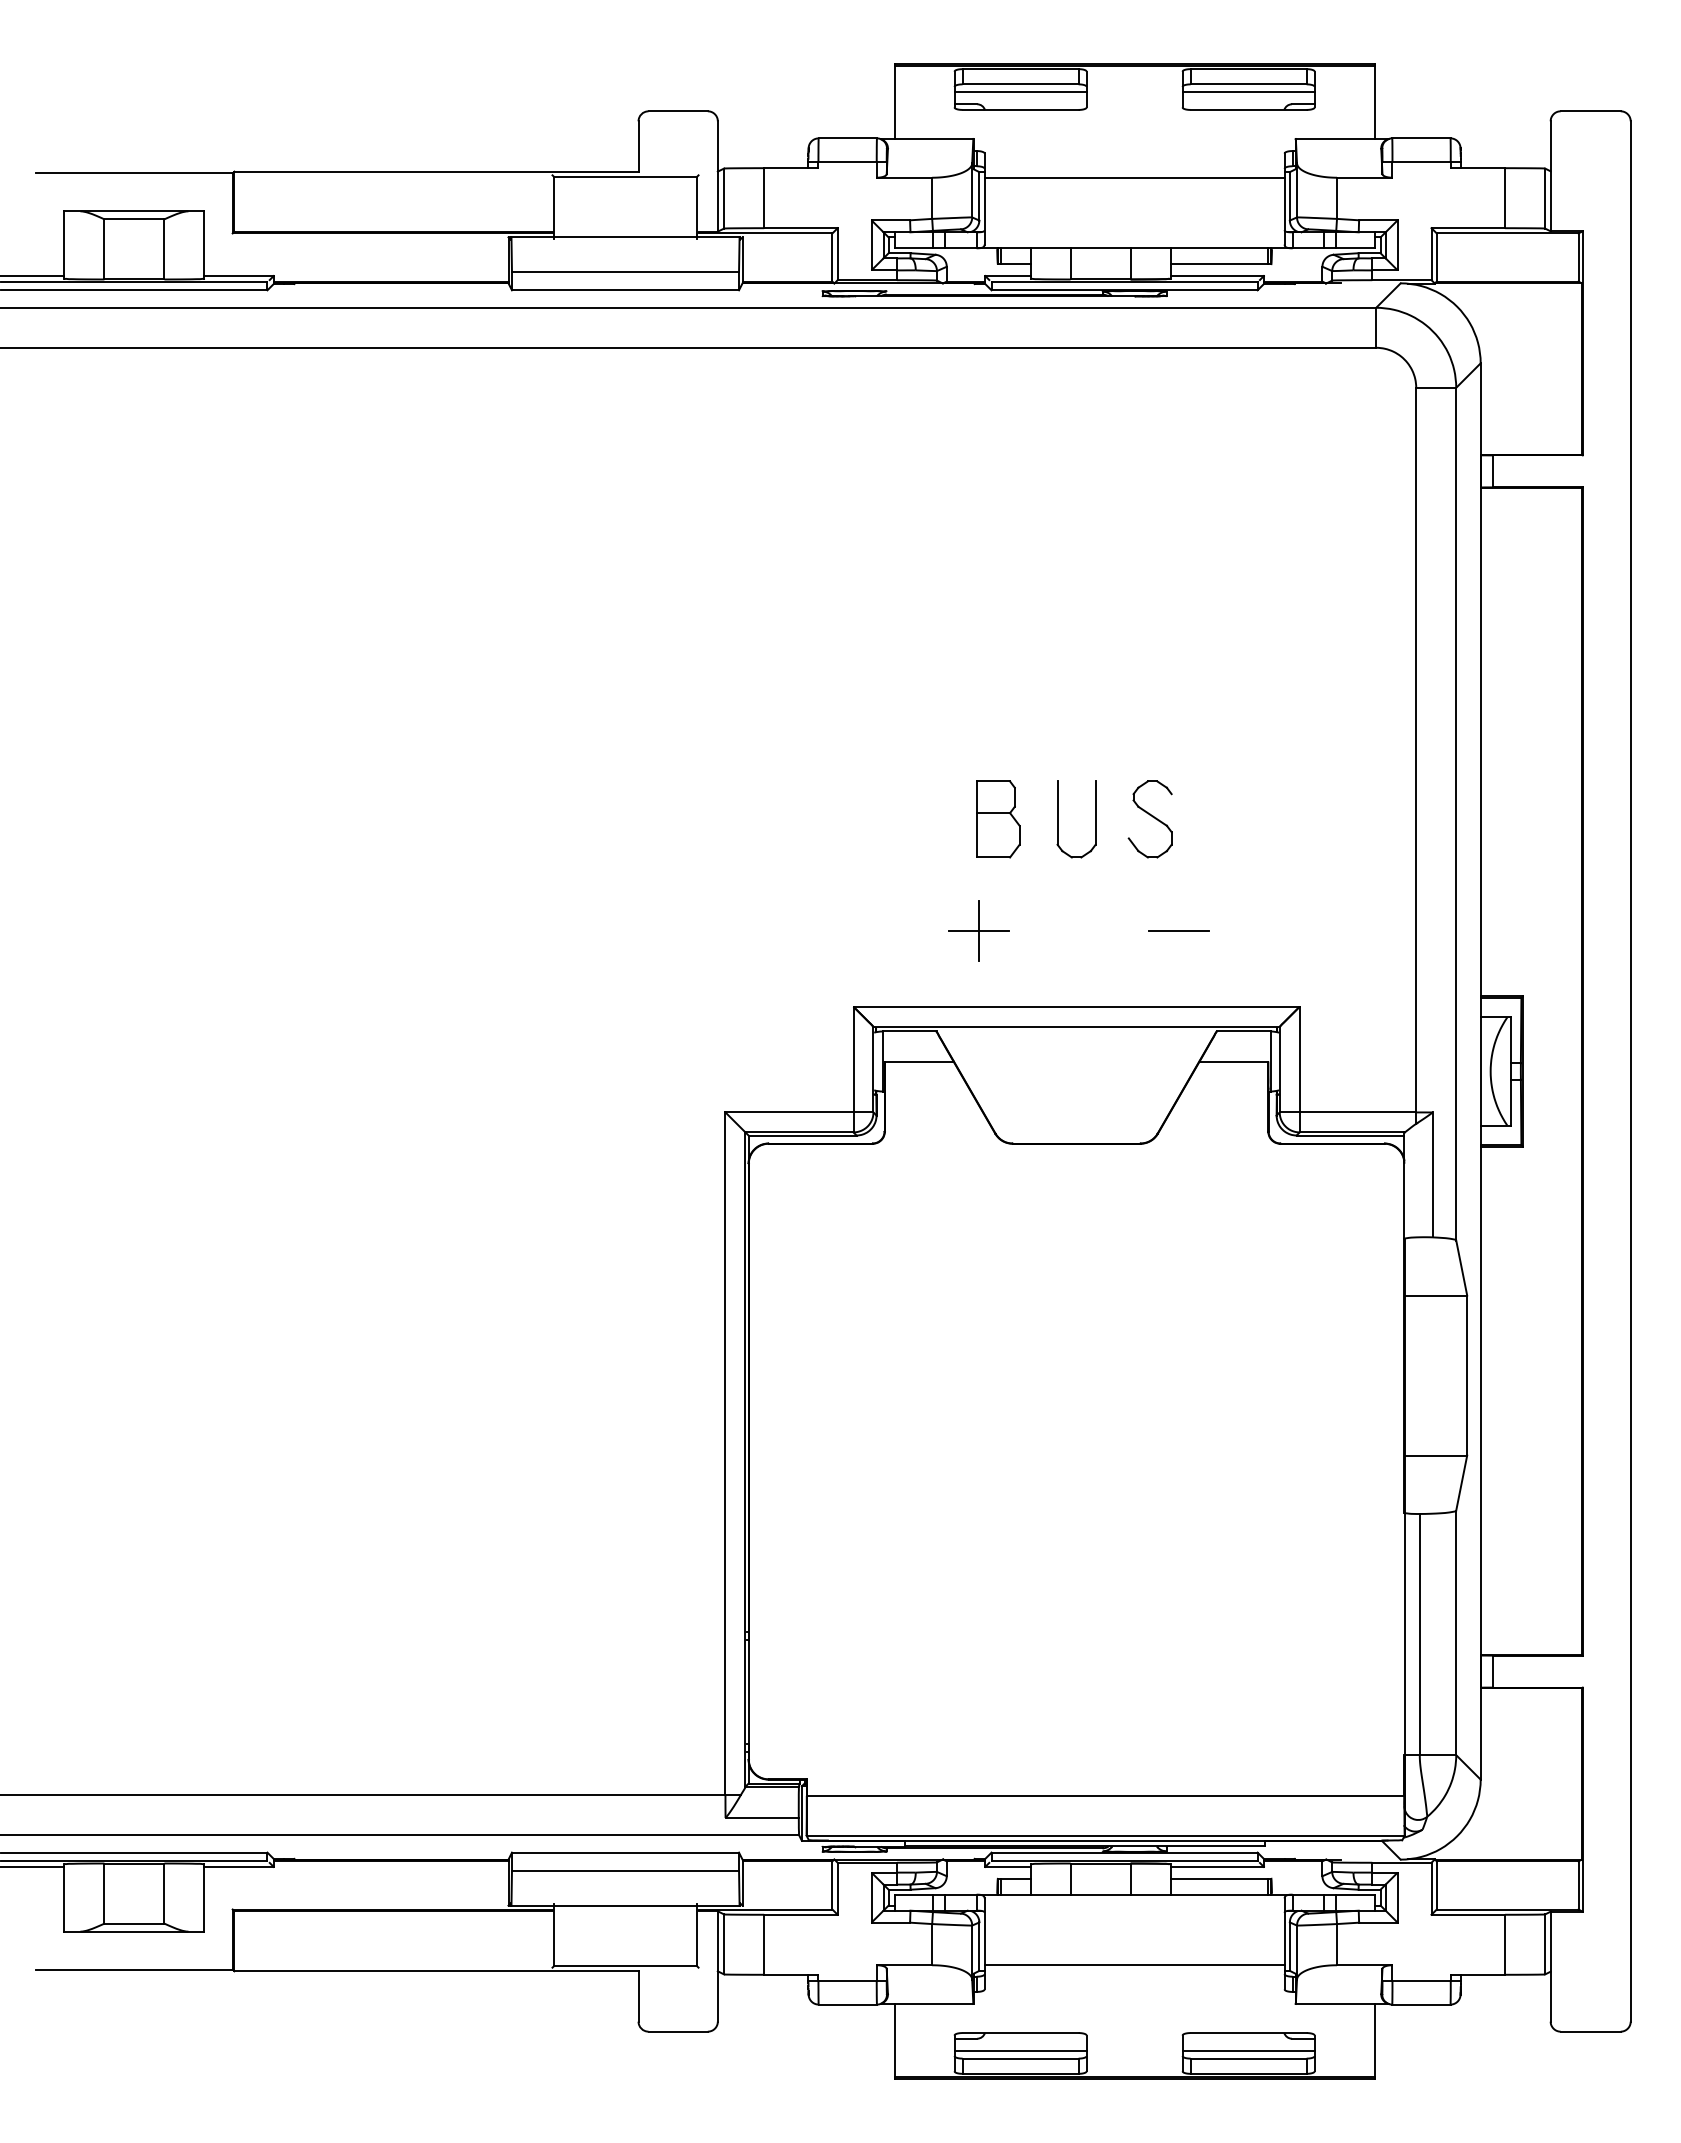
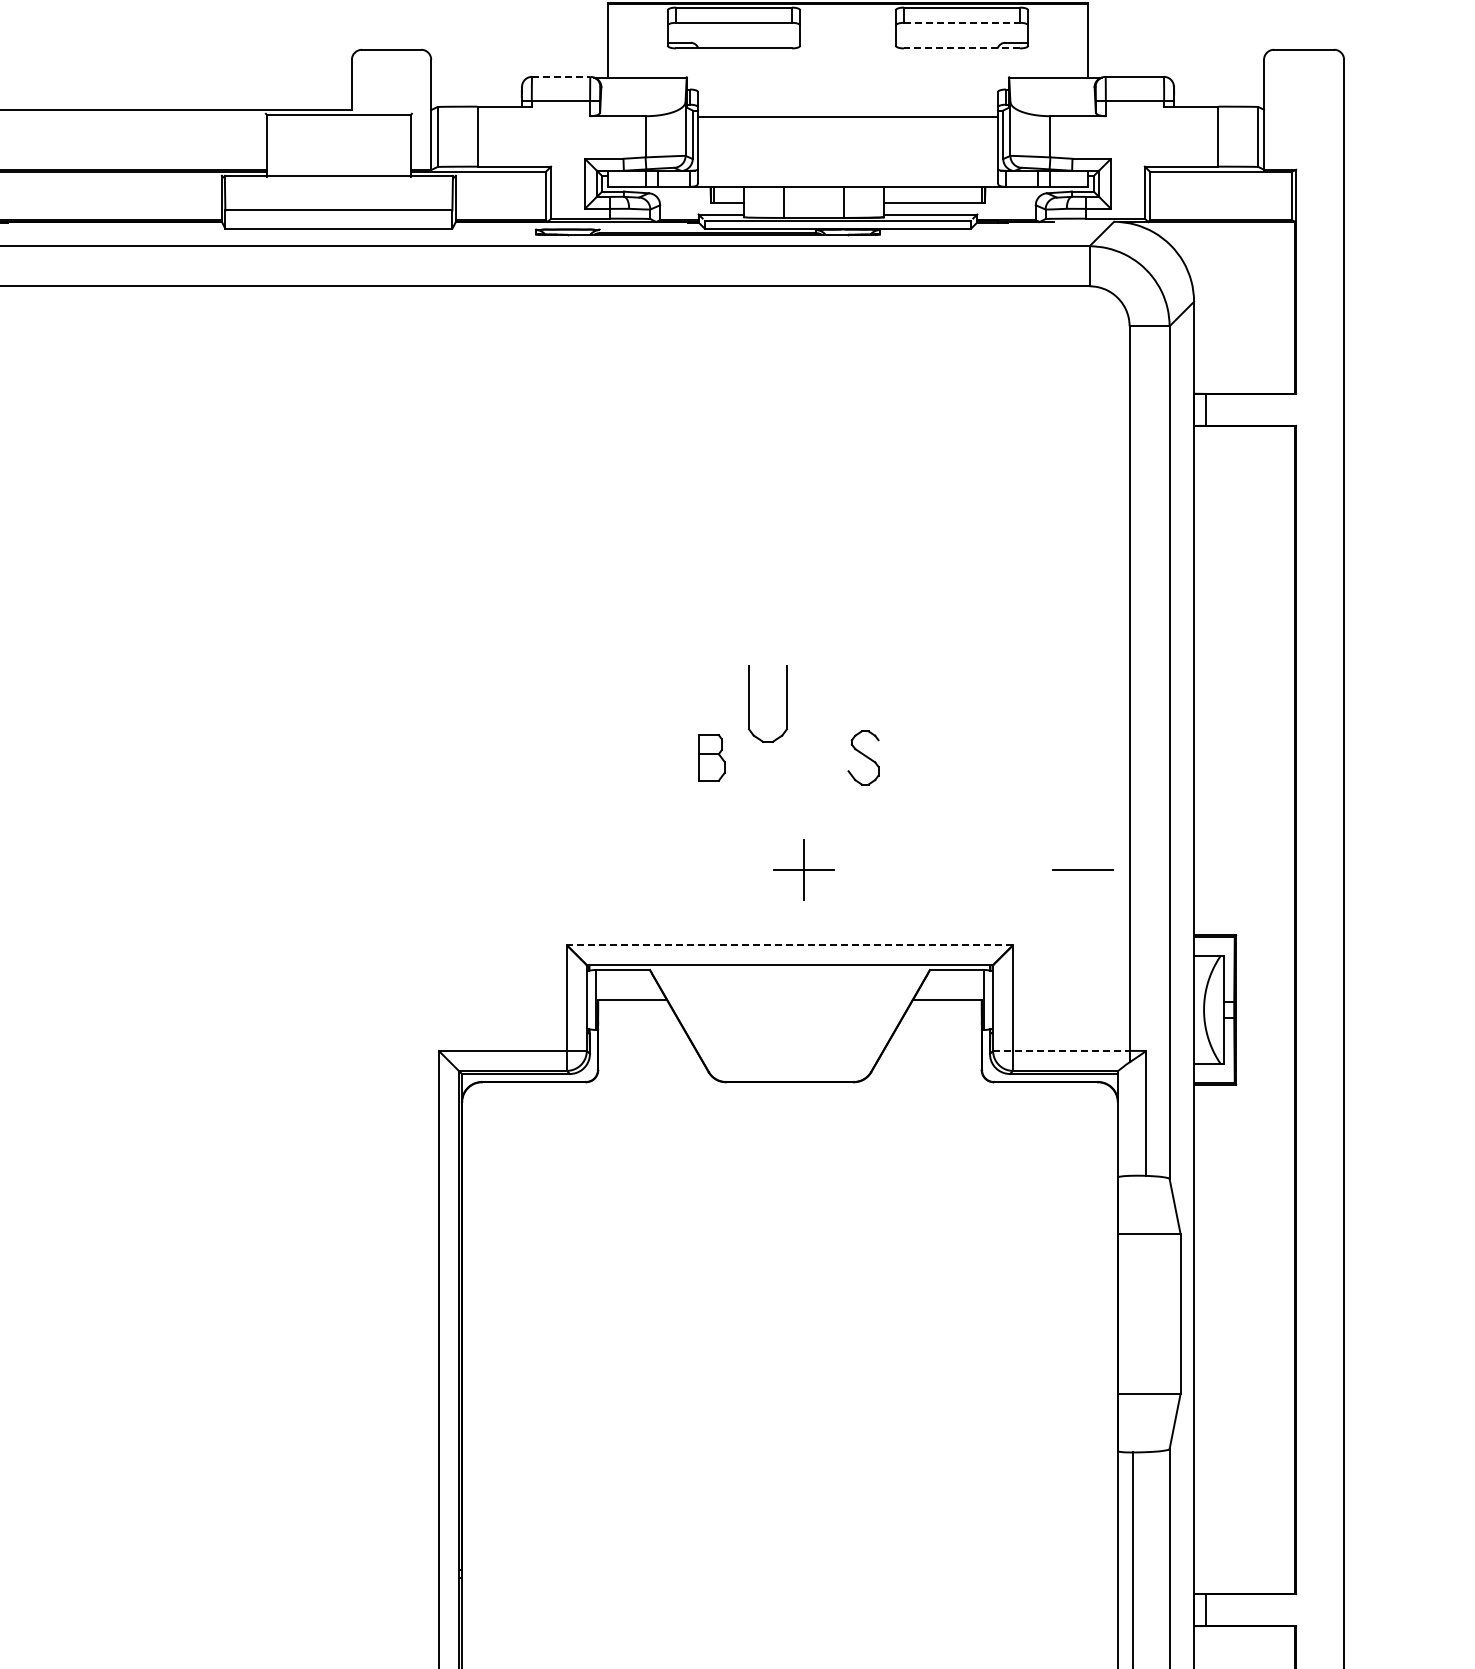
line: (1249, 84) -> (962, 22), solid -> dashed
line: (1020, 92) -> (733, 30), removed
line: (1248, 92) -> (961, 30), removed
line: (1248, 109) -> (961, 47), solid -> dashed
line: (848, 138) -> (561, 76), solid -> dashed
part: (998, 819) -> (711, 757), size x0.6
part: (1058, 819) -> (749, 703), moved
part: (1149, 819) -> (862, 757), size x0.7
part: (978, 930) -> (803, 868), moved
line: (1178, 930) -> (1082, 868), moved
line: (1076, 1006) -> (789, 944), solid -> dashed
line: (1348, 1112) -> (1061, 1050), solid -> dashed

